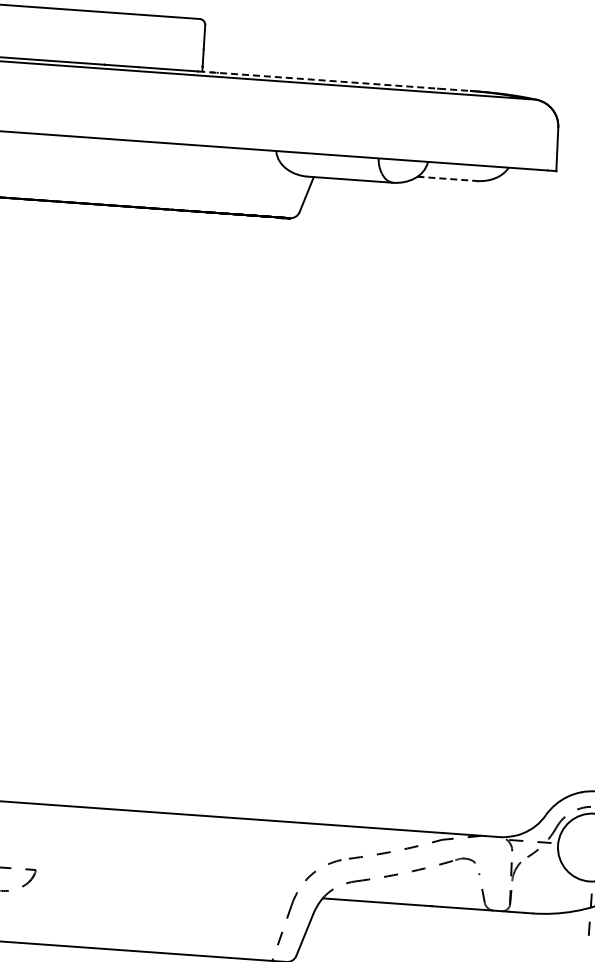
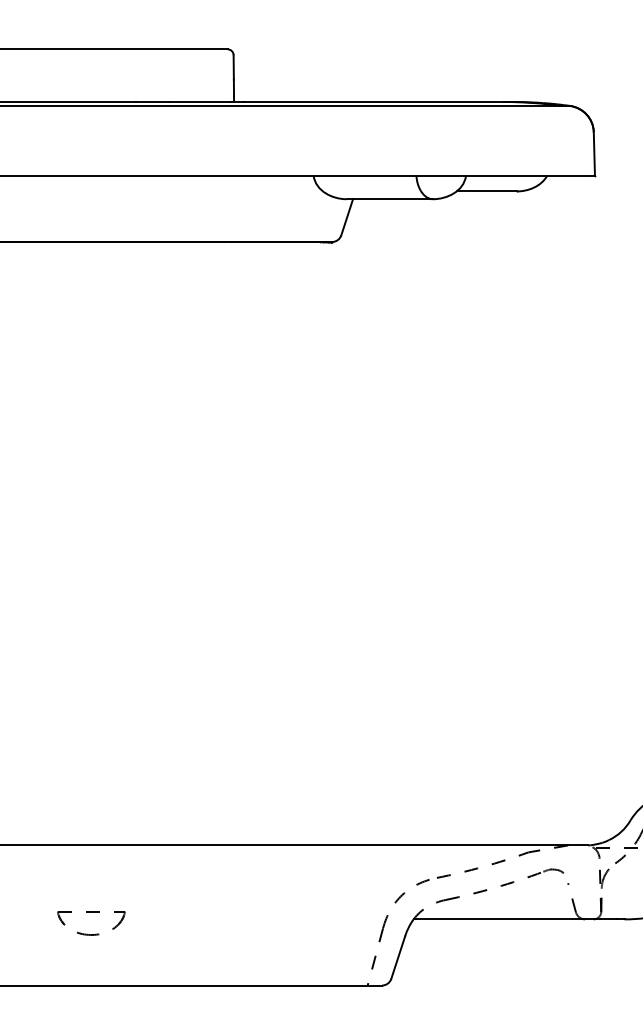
line: (334, 80) -> (366, 101), dashed -> solid
line: (448, 178) -> (487, 191), dashed -> solid

